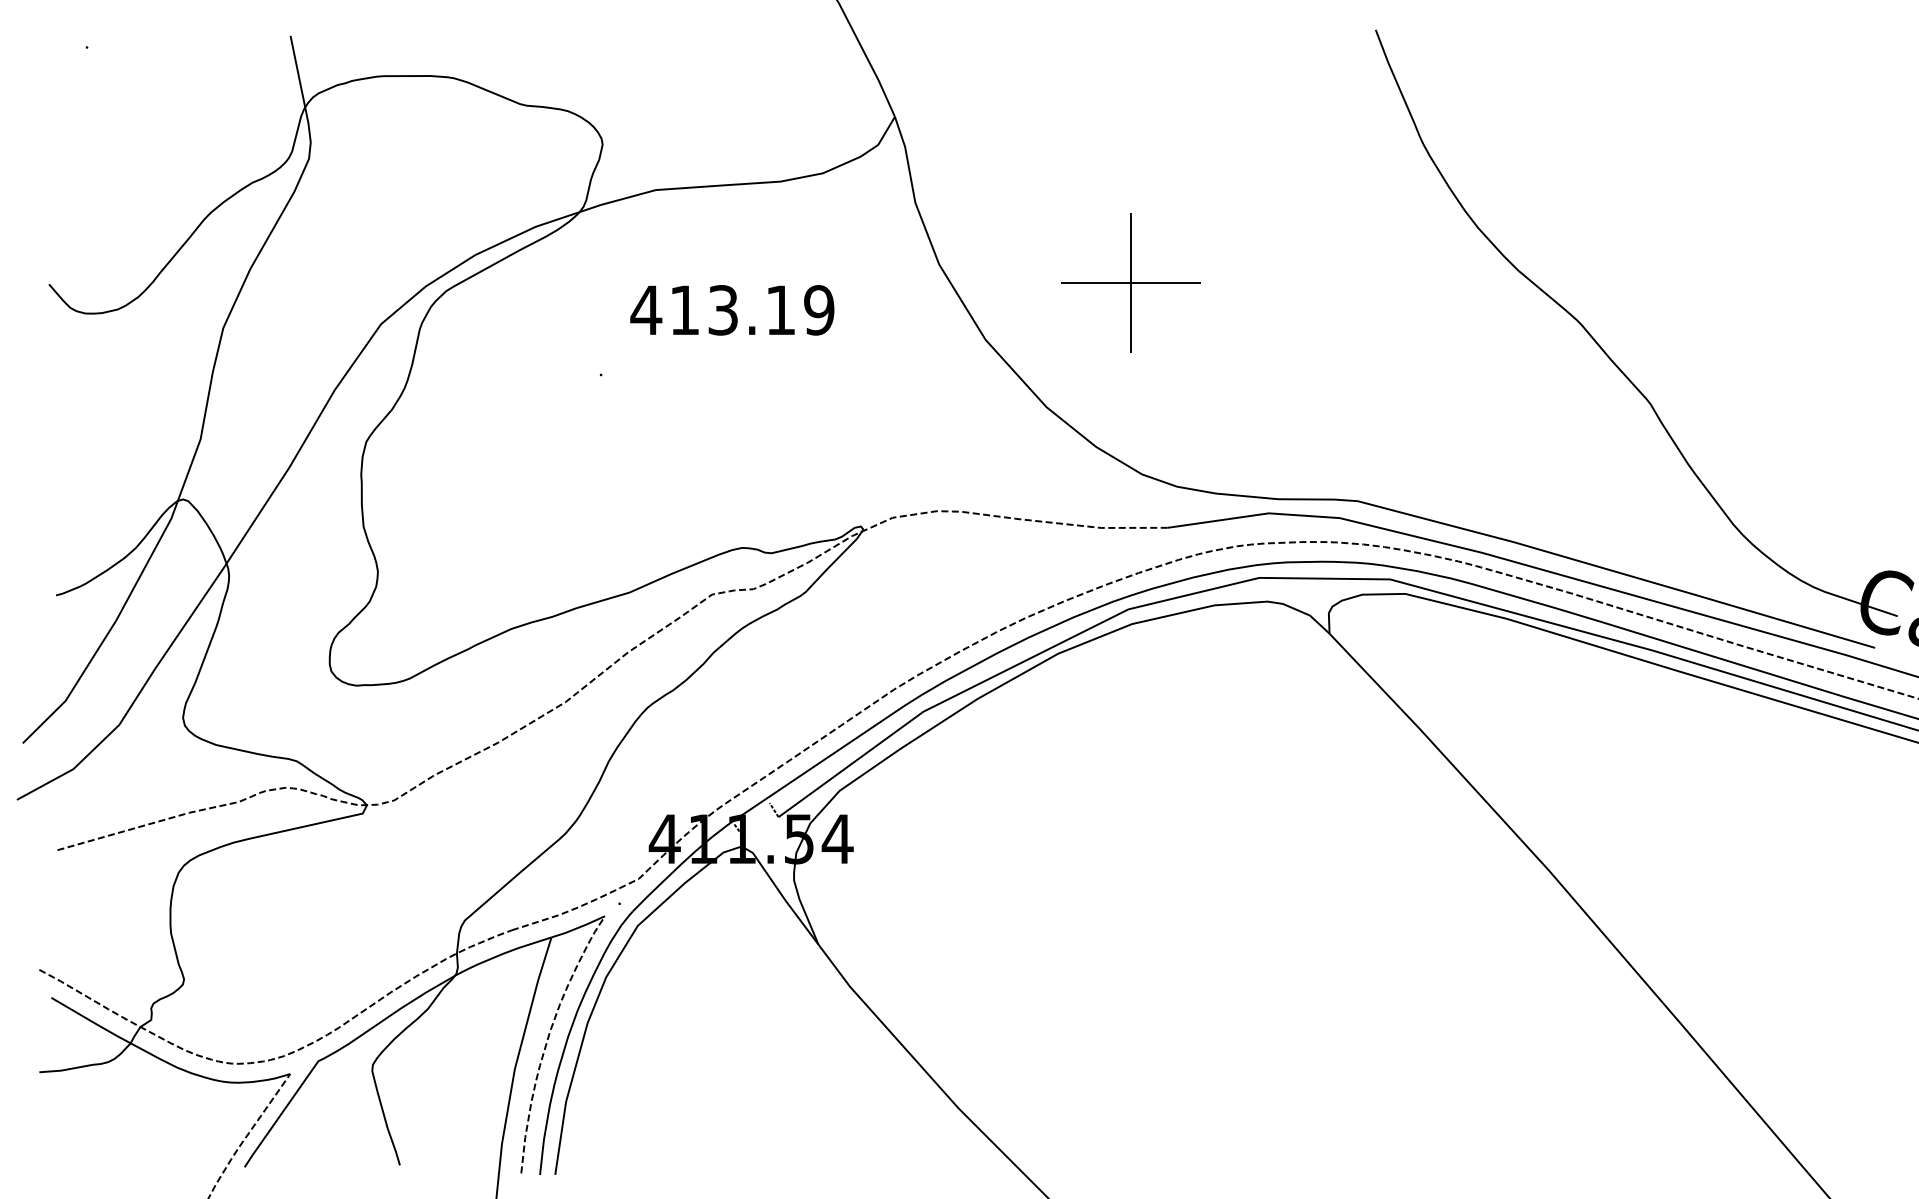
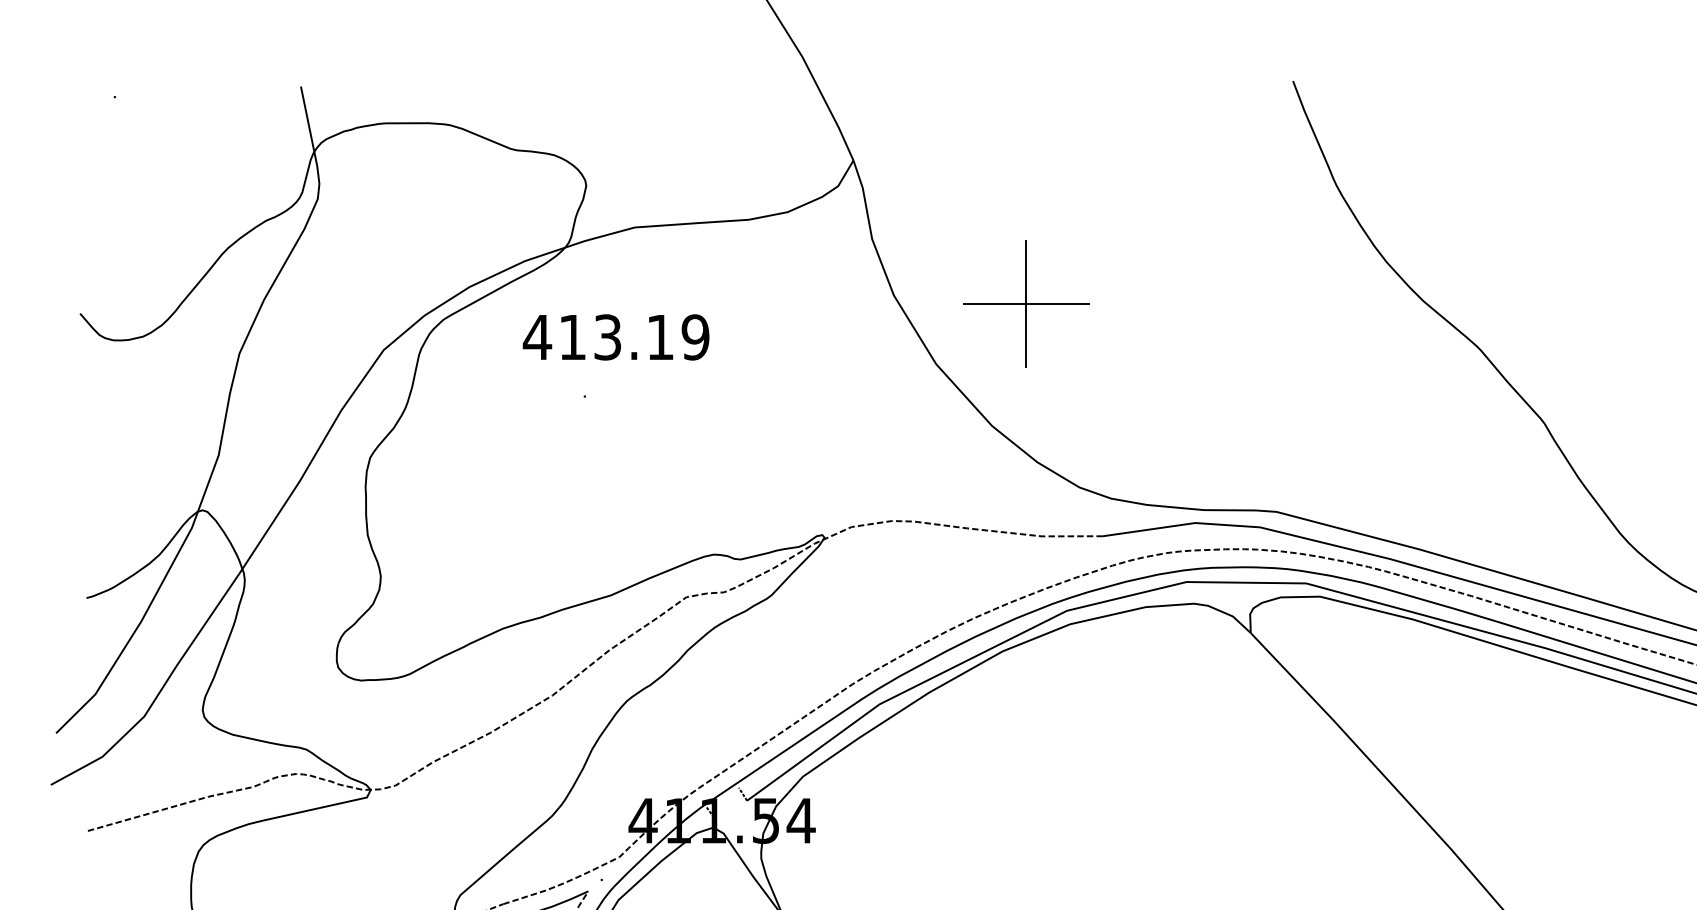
part: (1130, 282) -> (1025, 303), moved
text: (732, 310) -> (616, 337), moved

